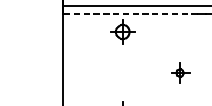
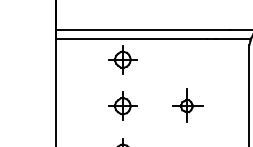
line: (130, 13) -> (131, 39), dashed -> solid
part: (122, 72) -> (122, 105), added
part: (180, 72) -> (187, 105), size x1.43

